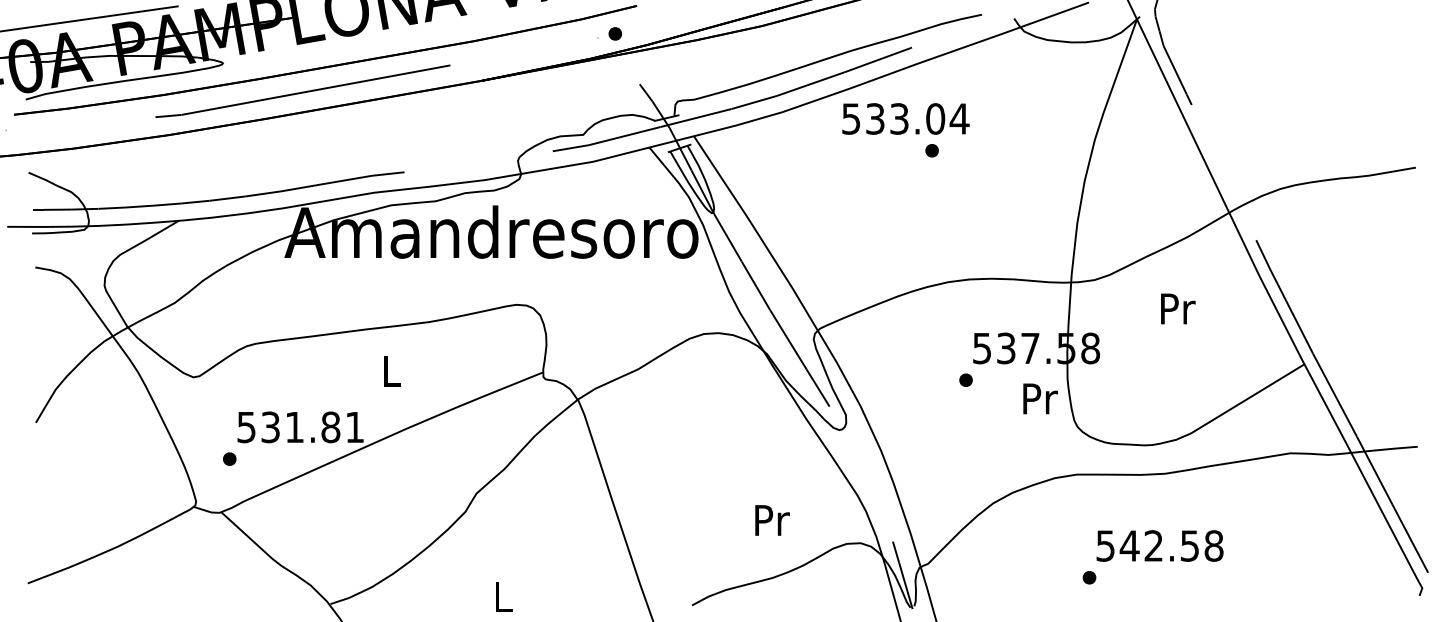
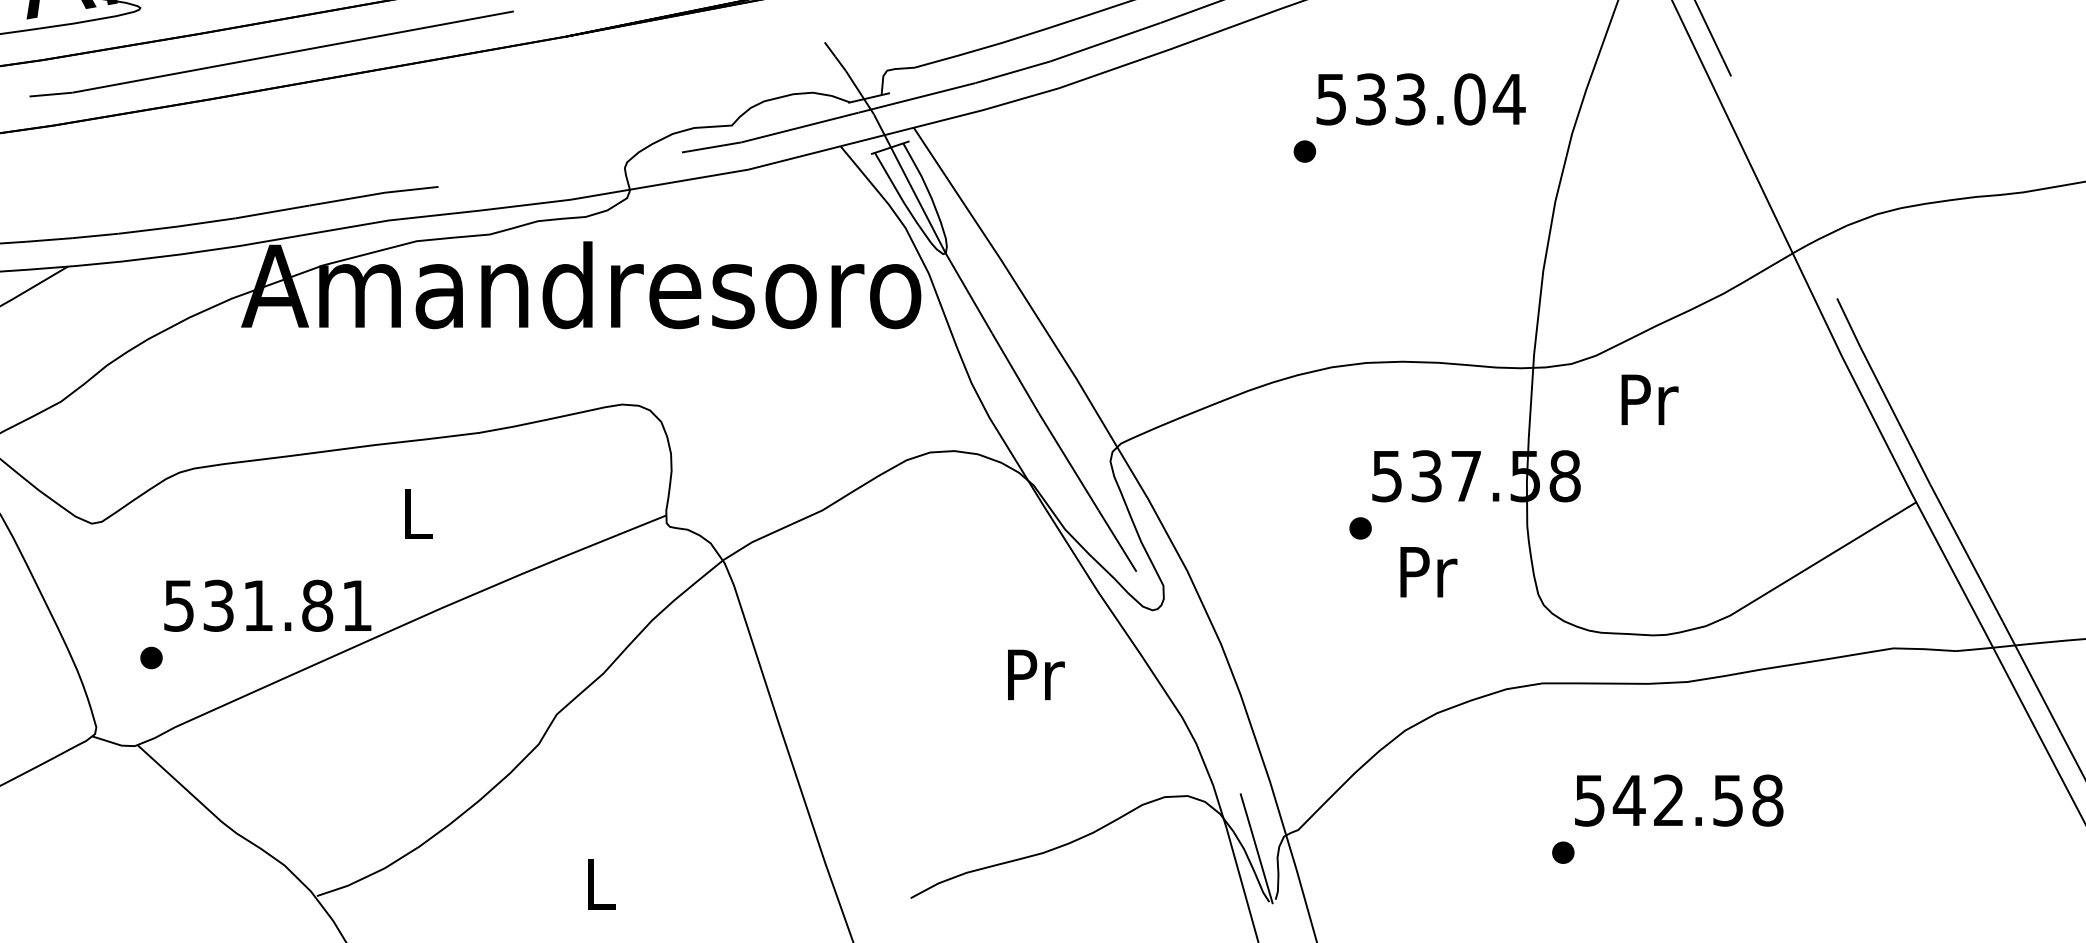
text: (905, 118) -> (1420, 98), moved
text: (1178, 308) -> (1650, 399), moved
text: (1040, 398) -> (1428, 571), moved
text: (772, 520) -> (1036, 674), moved

